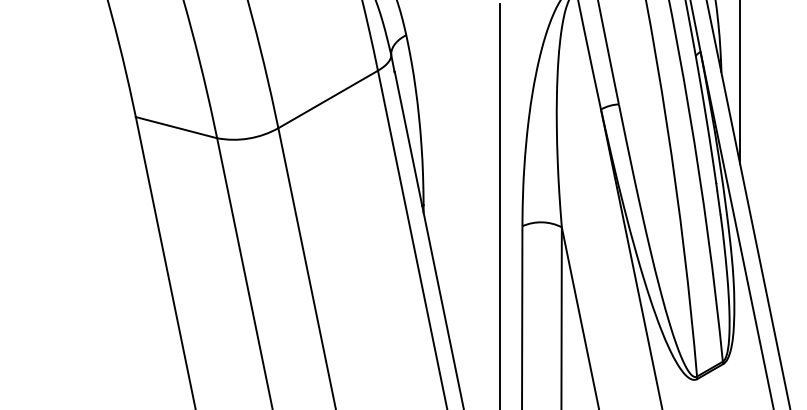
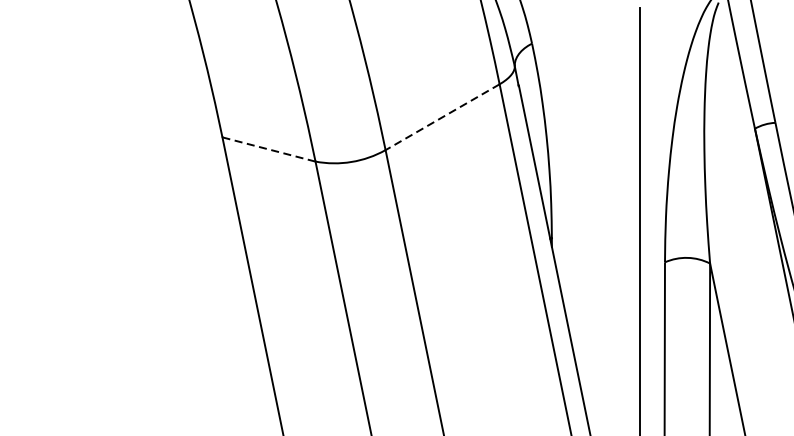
line: (328, 99) -> (442, 117), solid -> dashed
line: (176, 127) -> (268, 149), solid -> dashed

